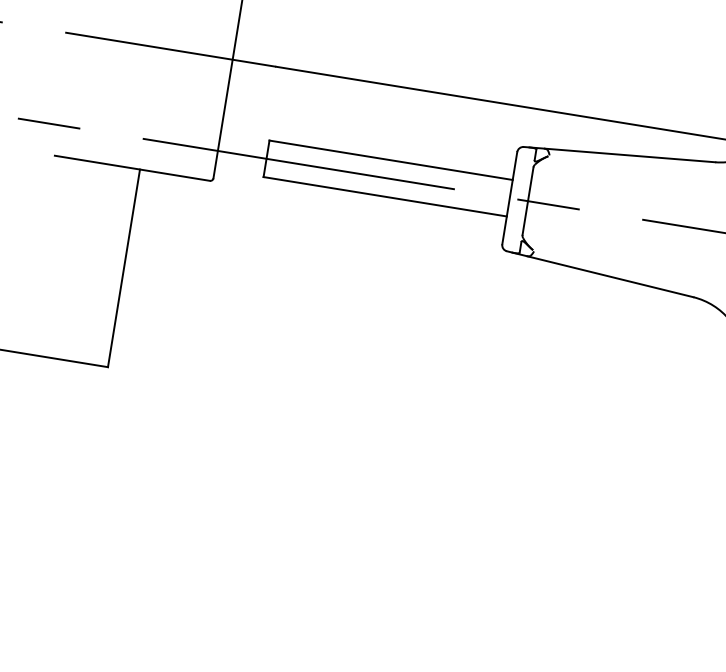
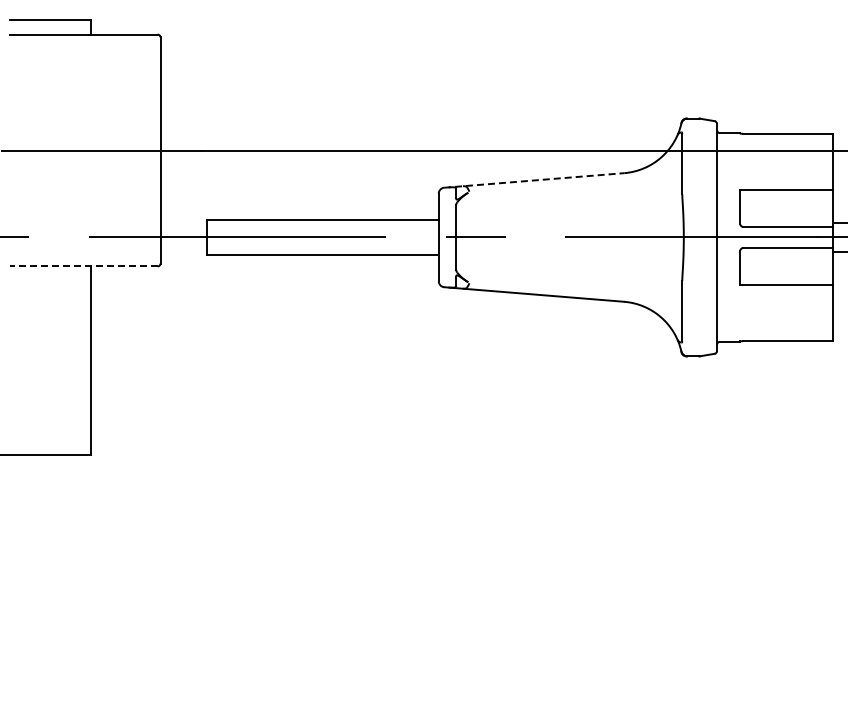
line: (619, 154) -> (534, 180), solid -> dashed
line: (132, 168) -> (83, 266), solid -> dashed

